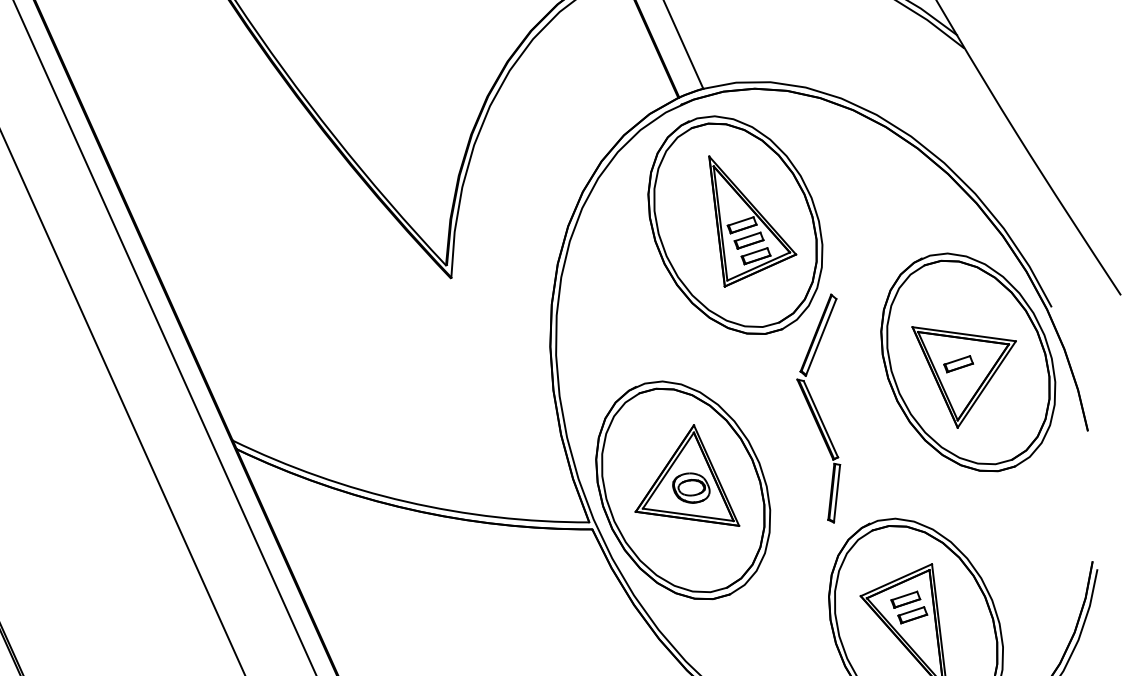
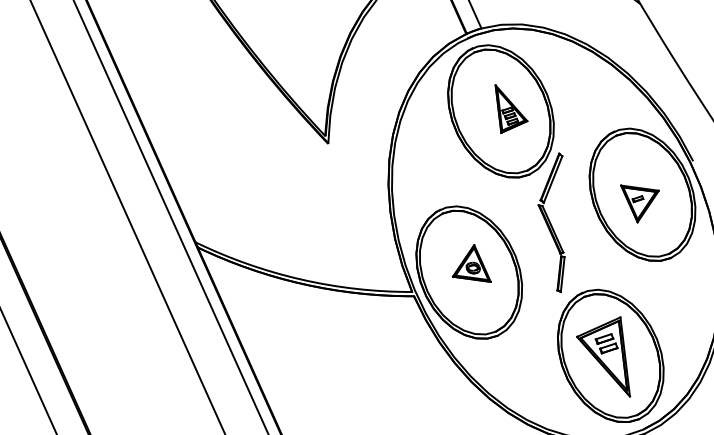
part: (752, 220) -> (511, 108), size x0.6
part: (963, 376) -> (639, 203), size x0.6
part: (686, 475) -> (471, 263), size x0.6

